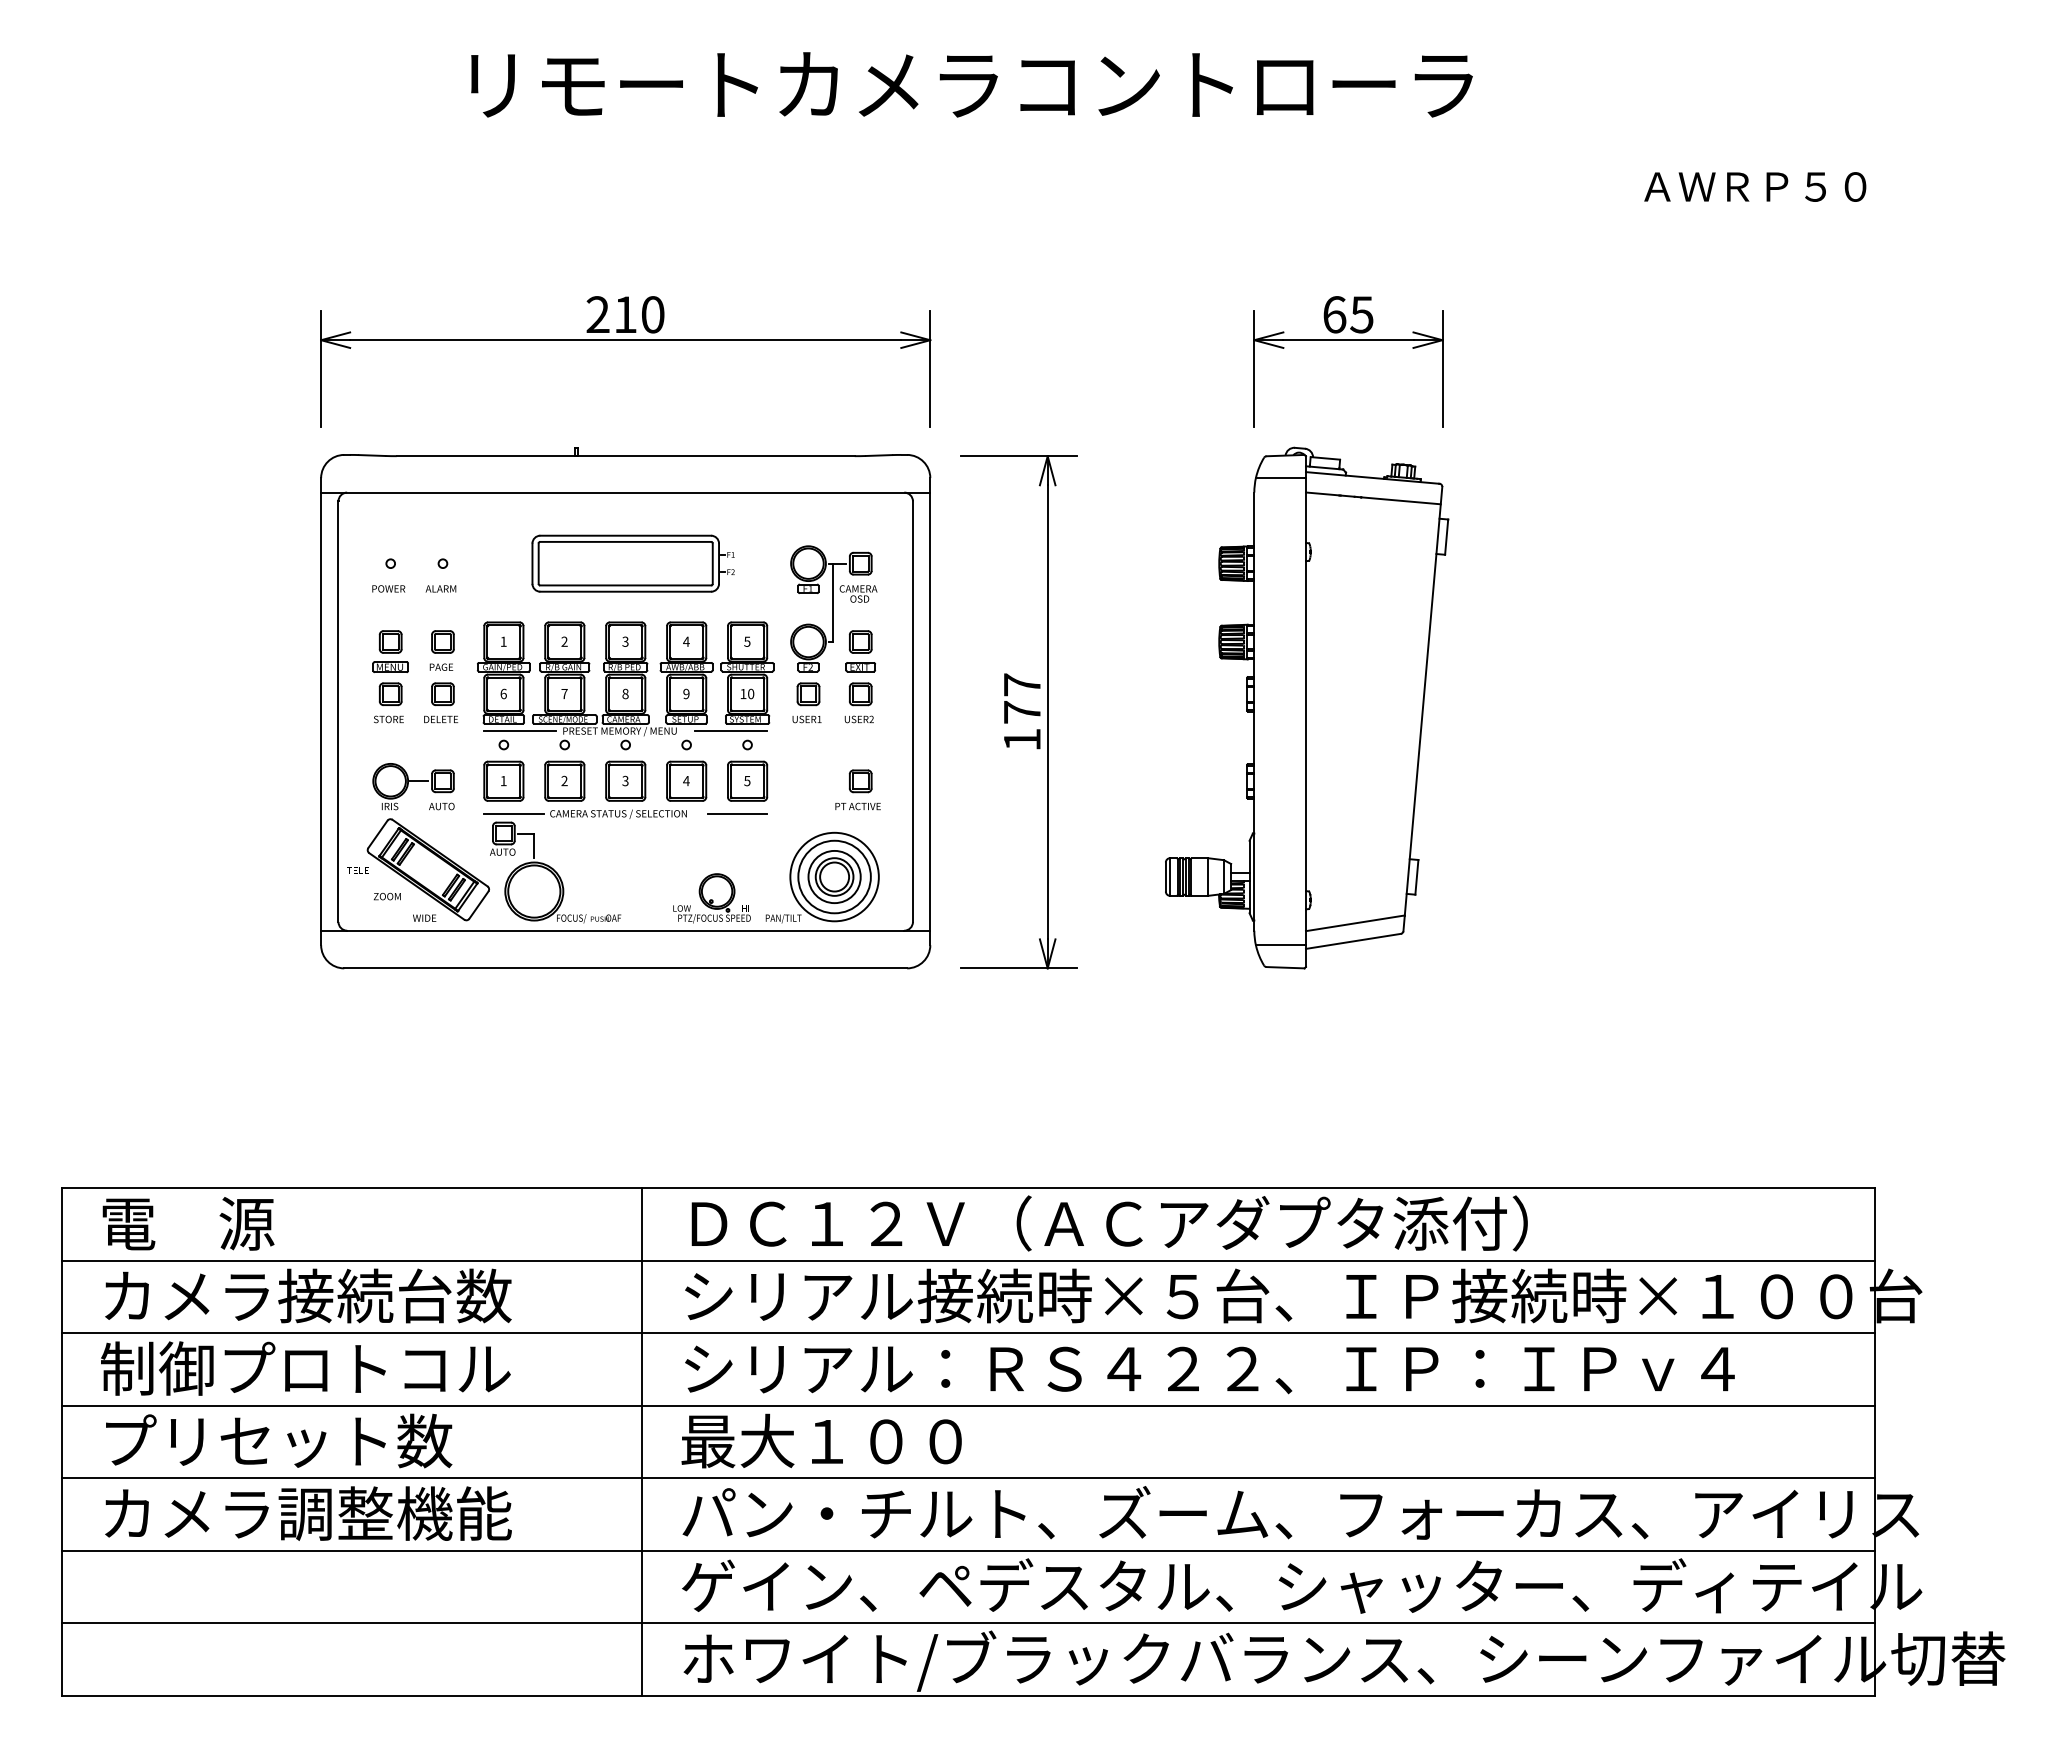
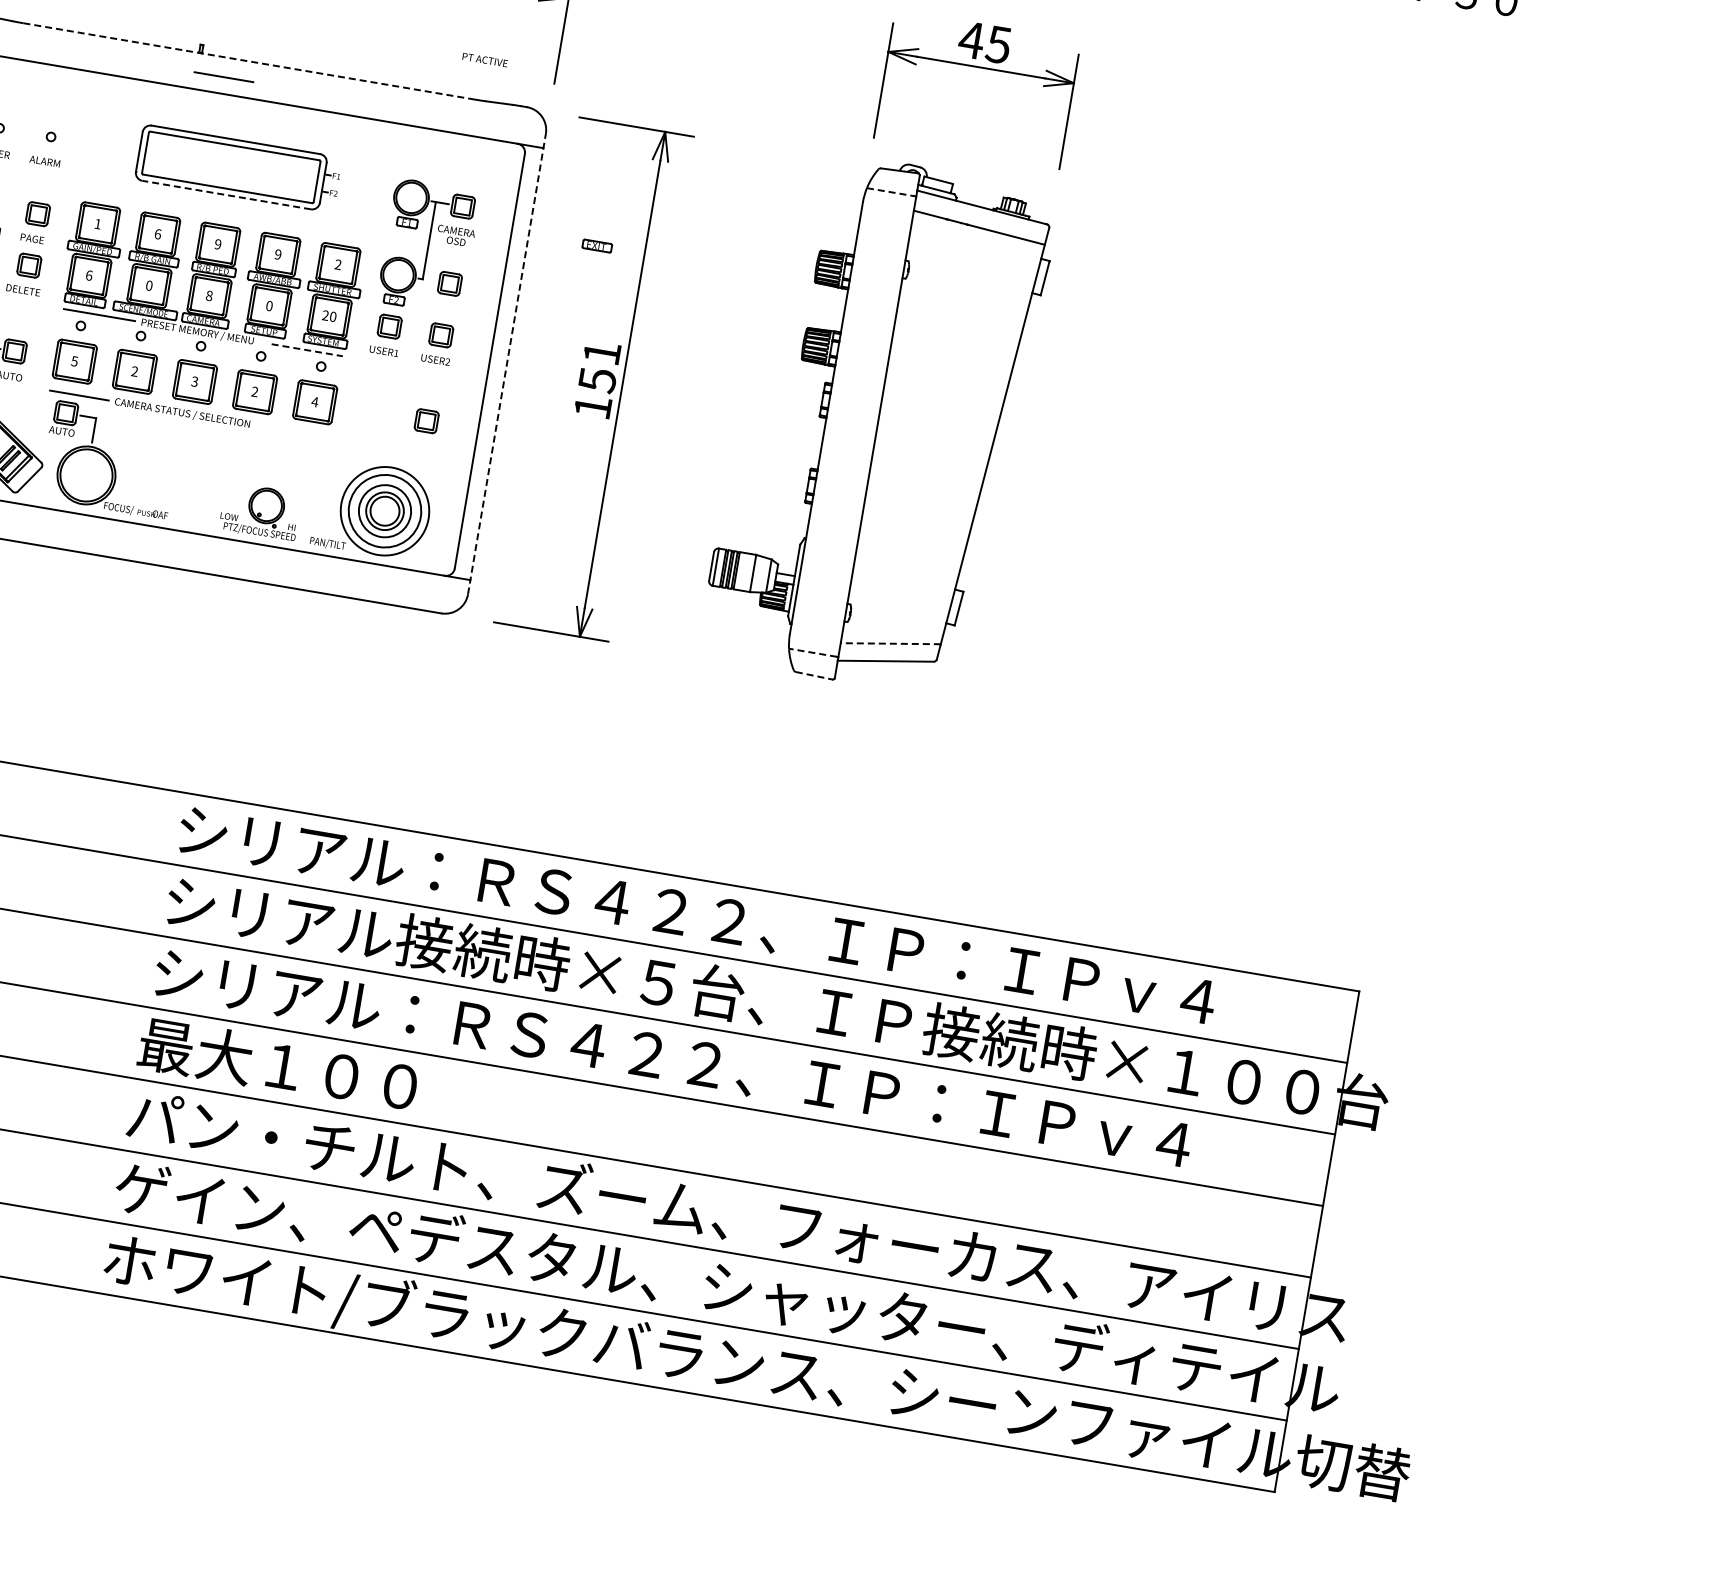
text: (1334, 314) -> (971, 39), 65 -> 45
line: (625, 456) -> (248, 61), solid -> dashed
line: (1280, 478) -> (891, 192), solid -> dashed
line: (625, 591) -> (226, 194), solid -> dashed
text: (564, 641) -> (157, 233), 2 -> 6
text: (625, 641) -> (218, 244), 3 -> 9
text: (686, 641) -> (278, 254), 4 -> 9
text: (747, 641) -> (338, 264), 5 -> 2
part: (860, 667) -> (597, 246), moved
text: (564, 693) -> (149, 285), 7 -> 0
text: (743, 693) -> (325, 315), 10 -> 20
text: (686, 694) -> (269, 306), 9 -> 0
text: (1022, 698) -> (600, 366), 177 -> 151
line: (930, 711) -> (507, 364), solid -> dashed
line: (731, 731) -> (307, 350), solid -> dashed
text: (686, 780) -> (255, 391), 4 -> 2
text: (503, 781) -> (74, 361), 1 -> 5
text: (747, 781) -> (315, 402), 5 -> 4
text: (857, 806) -> (484, 59), moved
line: (737, 813) -> (224, 76), moved
line: (1354, 923) -> (889, 643), solid -> dashed
line: (1279, 945) -> (812, 652), solid -> dashed
line: (1286, 967) -> (815, 675), solid -> dashed
text: (1209, 1223) -> (696, 915), ＤＣ１２Ｖ（ＡＣアダプタ添付） -> シリアル：ＲＳ４２２、ＩＰ：ＩＰｖ４
line: (642, 1441) -> (101, 1035), removed

